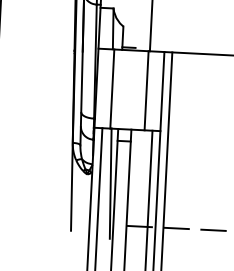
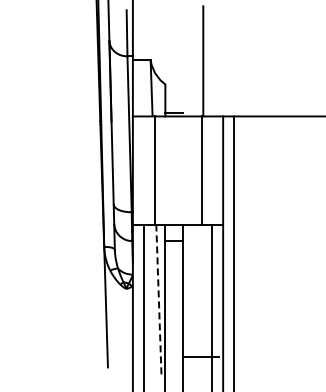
line: (110, 184) -> (158, 300), solid -> dashed
line: (176, 228) -> (251, 356), removed
line: (213, 230) -> (302, 356), removed

